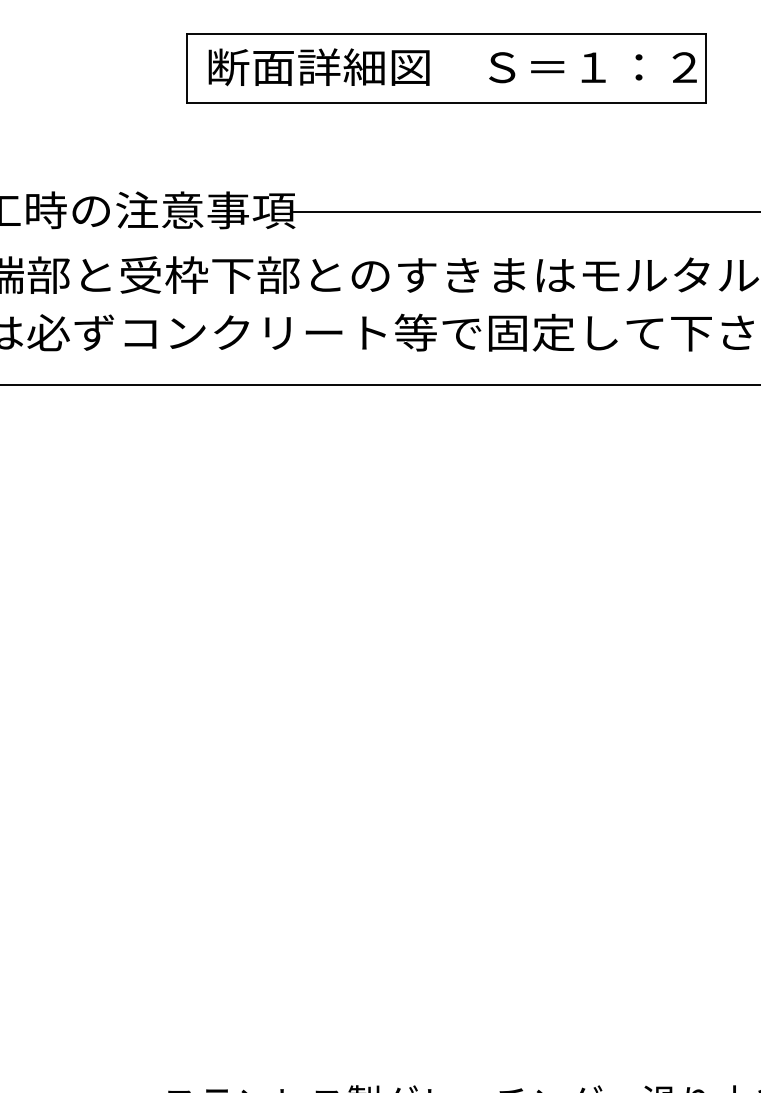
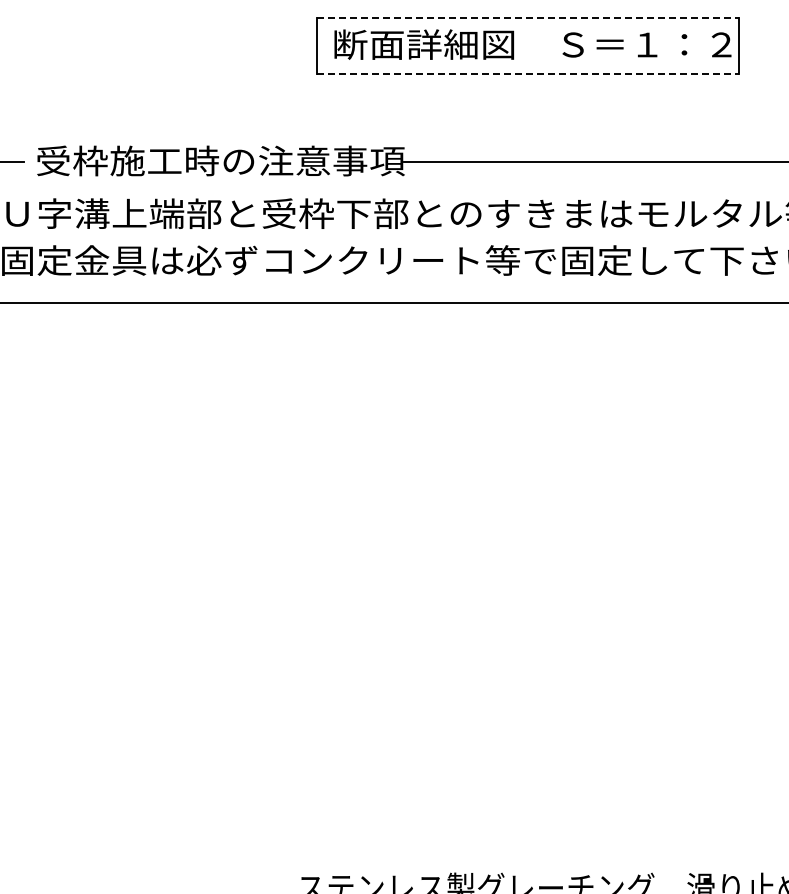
line: (447, 33) -> (528, 17), solid -> dashed
line: (447, 102) -> (528, 73), solid -> dashed

